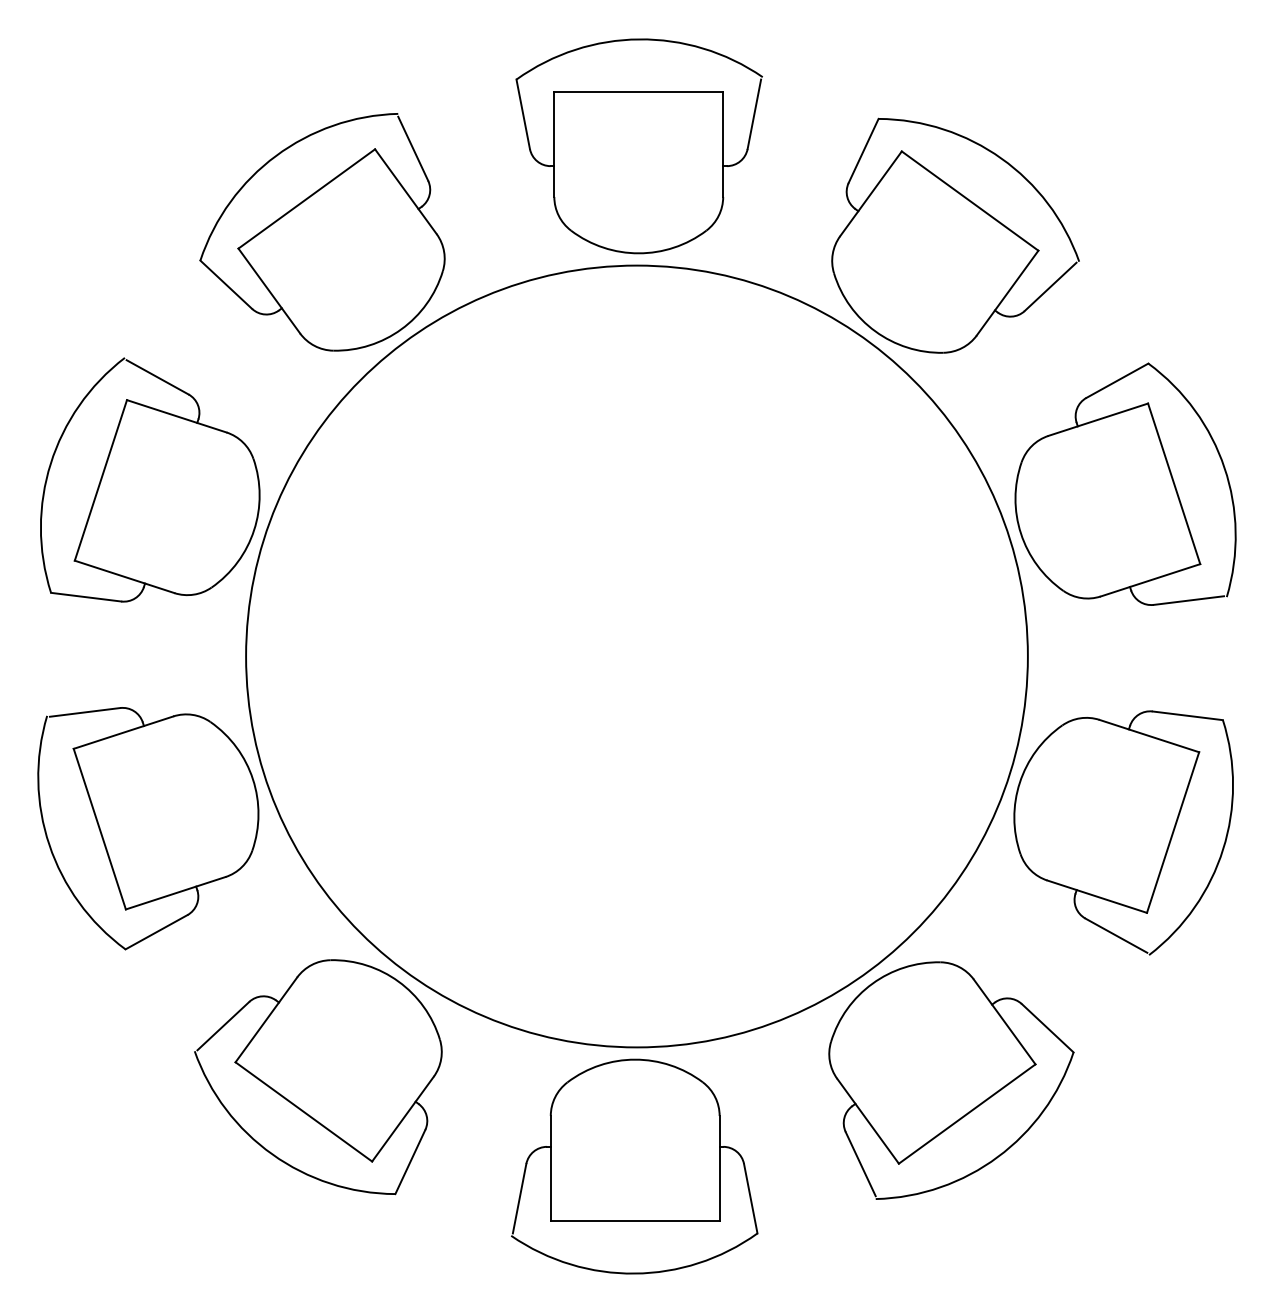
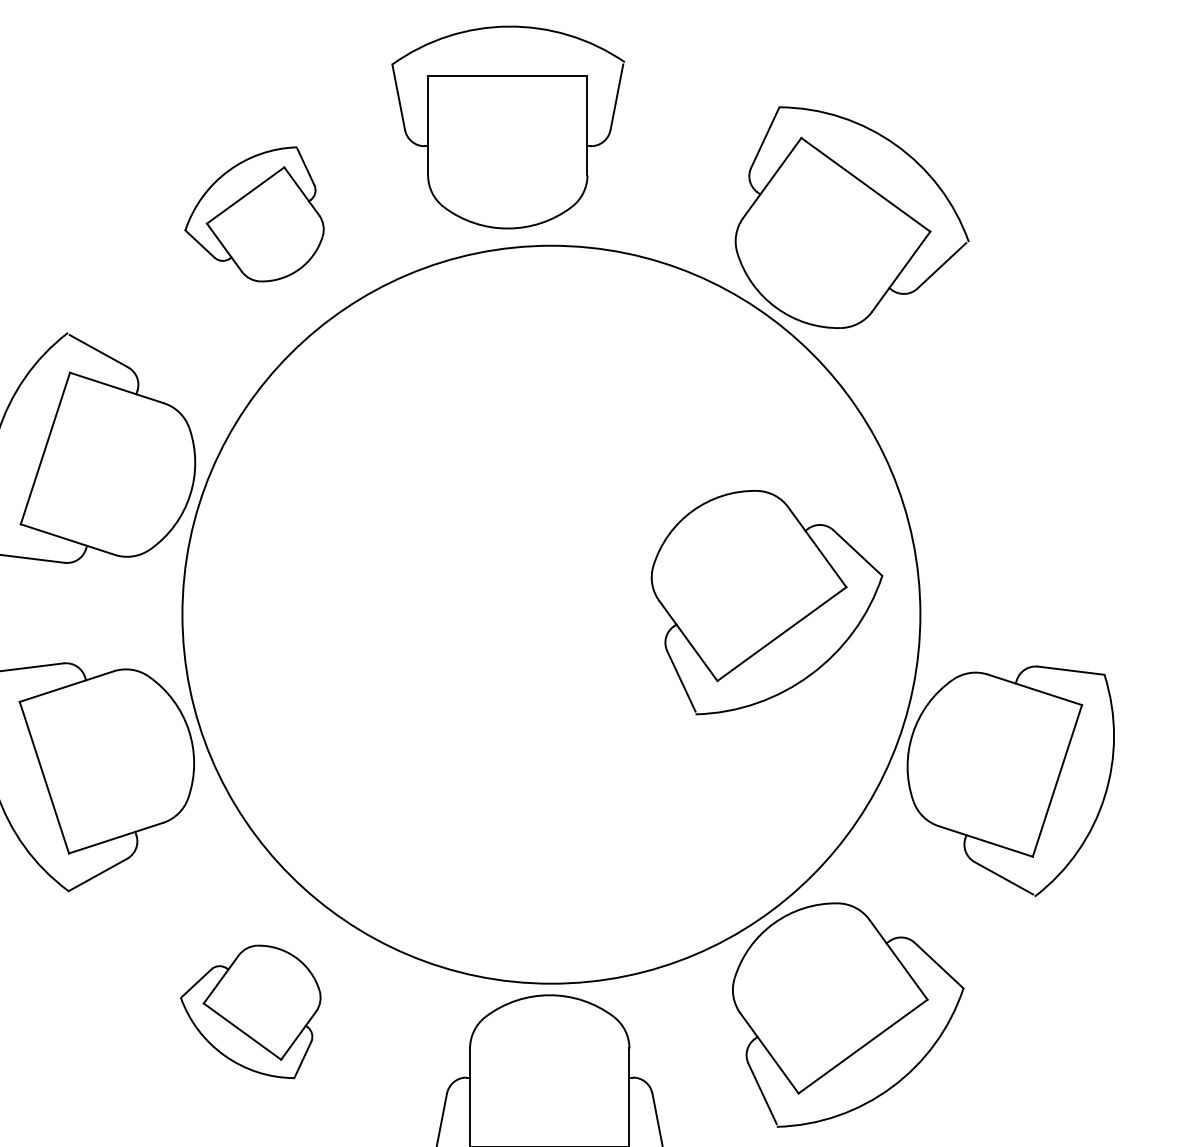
part: (638, 146) -> (507, 127), moved
part: (322, 232) -> (254, 214), size x0.6
part: (1125, 483) -> (1012, 451), removed
part: (865, 643) -> (767, 602), added
part: (318, 1077) -> (250, 1012), size x0.6

